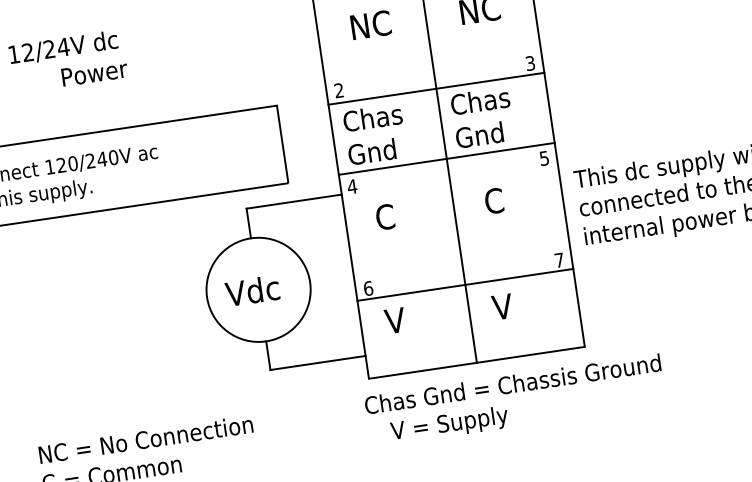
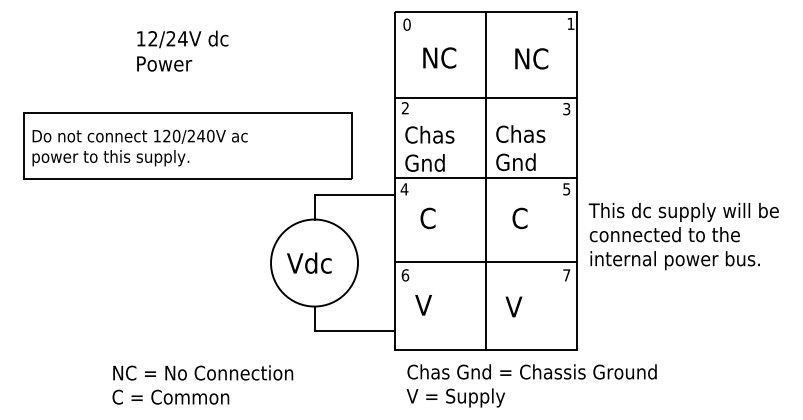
text: (94, 72) -> (164, 63), moved
line: (435, 88) -> (485, 97), moved
line: (464, 285) -> (485, 262), moved
text: (512, 383) -> (531, 371), moved

